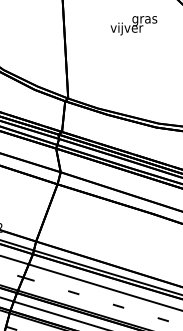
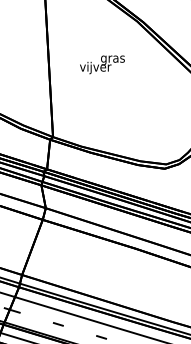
text: (134, 25) -> (102, 64), moved

